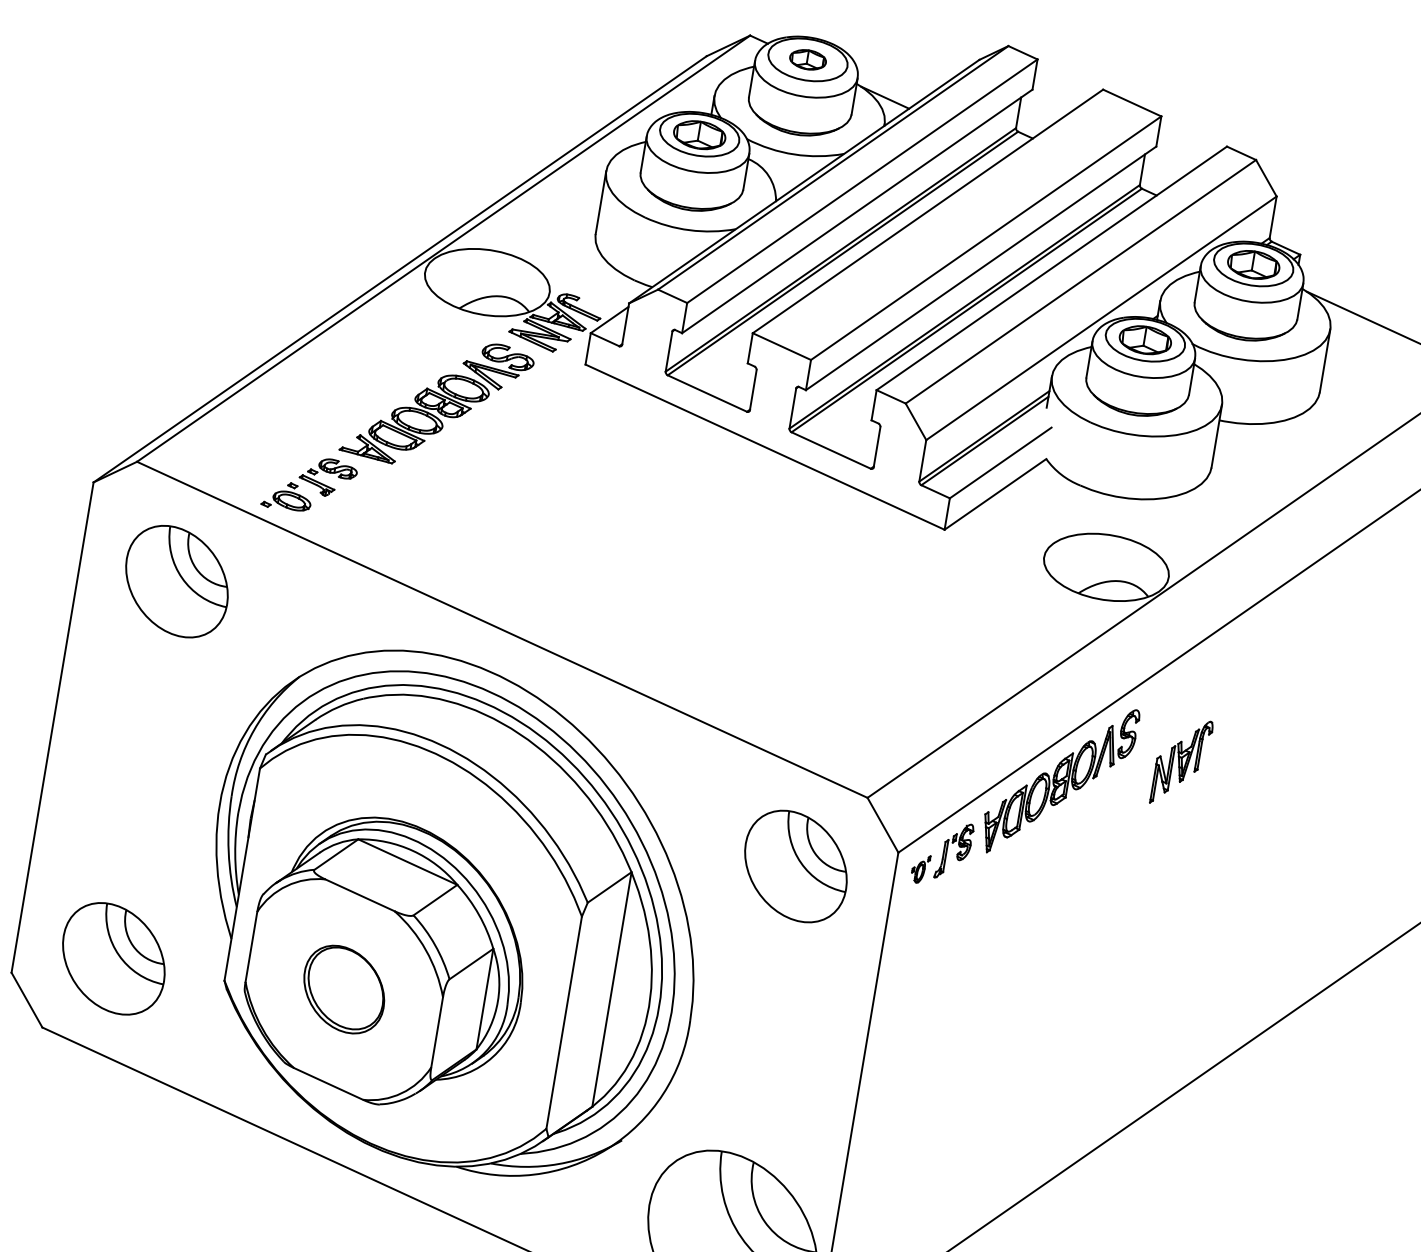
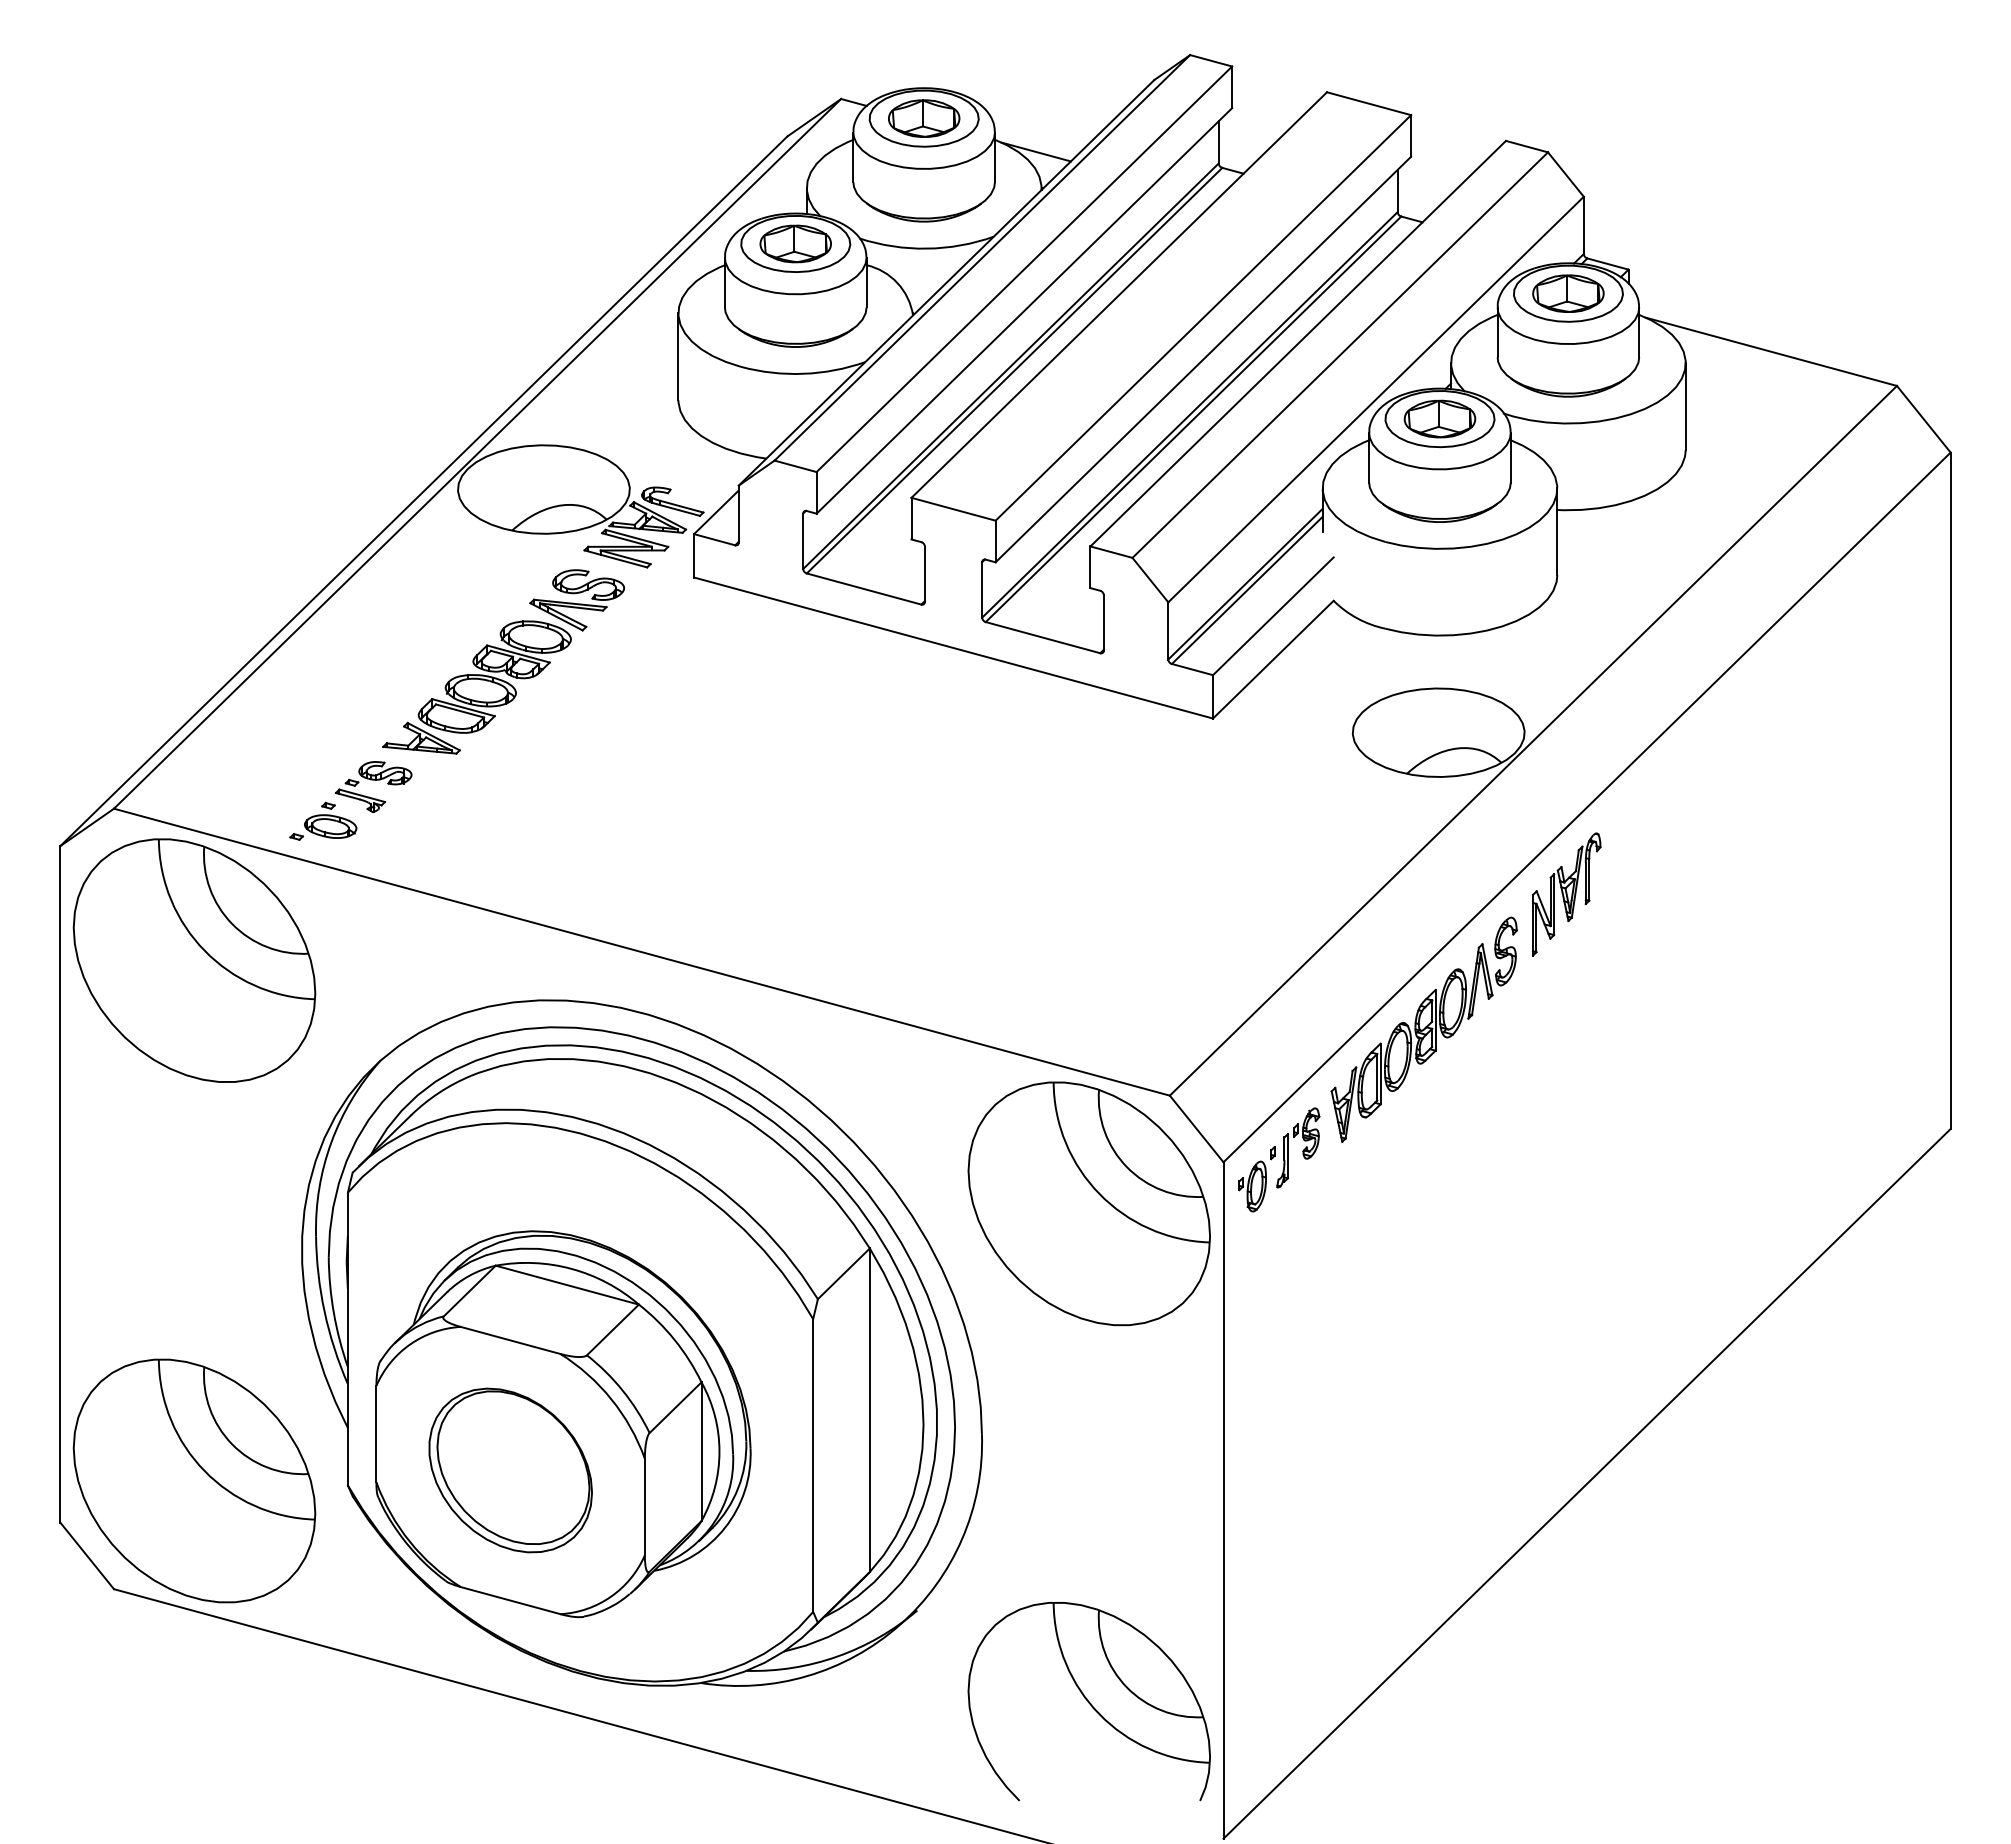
part: (808, 59) -> (924, 118), size x1.43
part: (176, 581) -> (194, 960), size x1.67
part: (1181, 762) -> (1566, 894), moved
part: (795, 866) -> (1088, 1203), size x1.67
part: (920, 869) -> (1256, 1179), size x1.67
part: (113, 958) -> (194, 1480), size x1.67
part: (344, 989) -> (510, 1470), size x1.43

